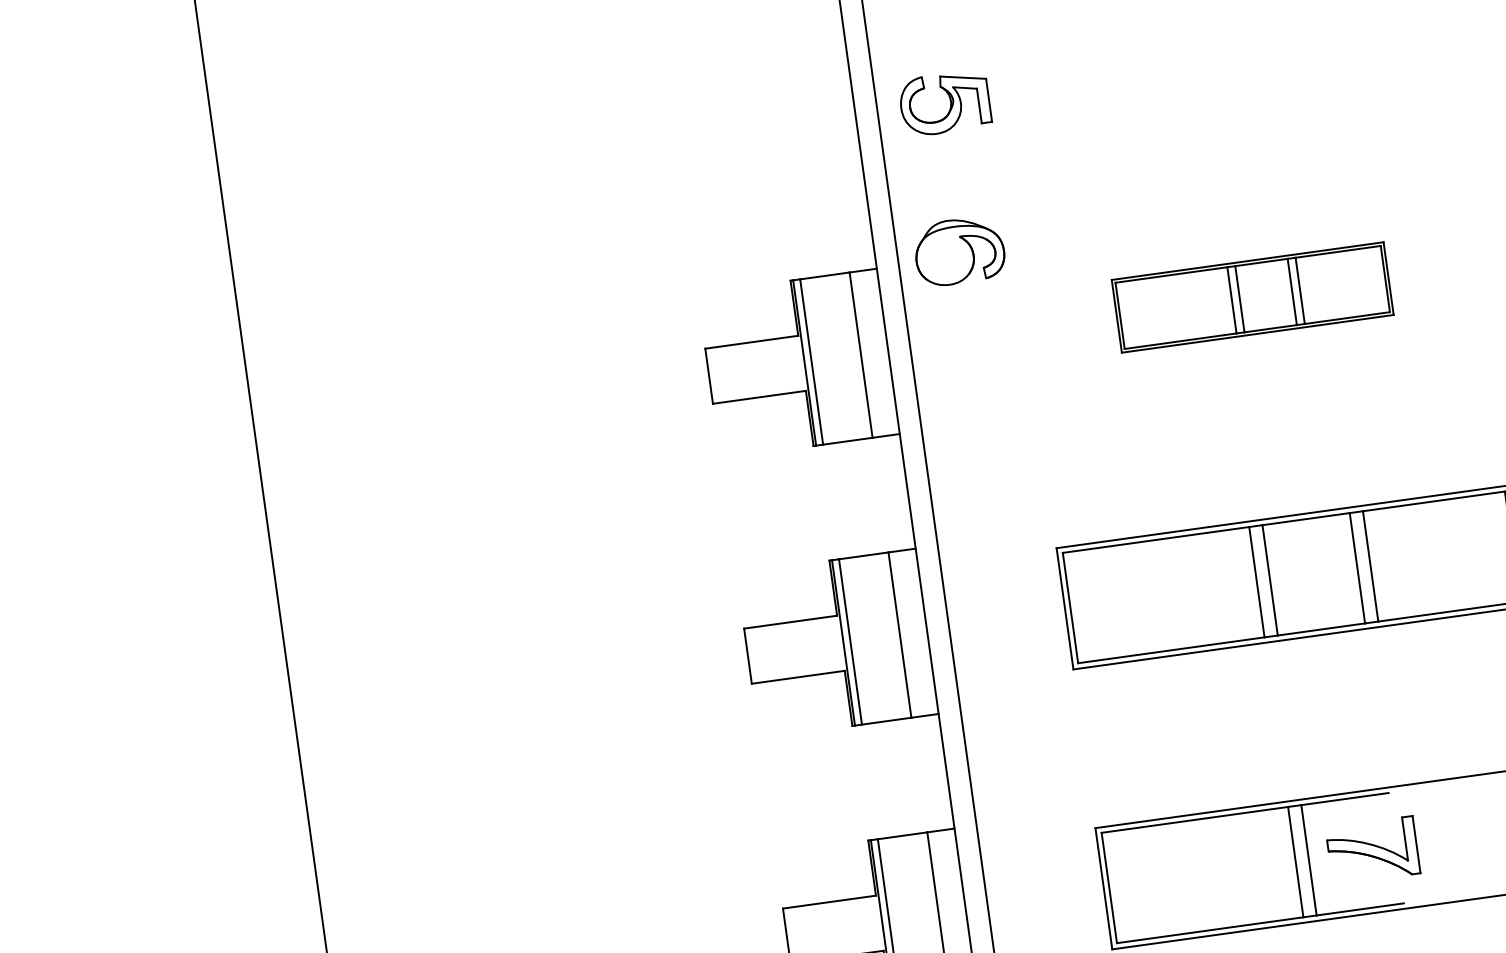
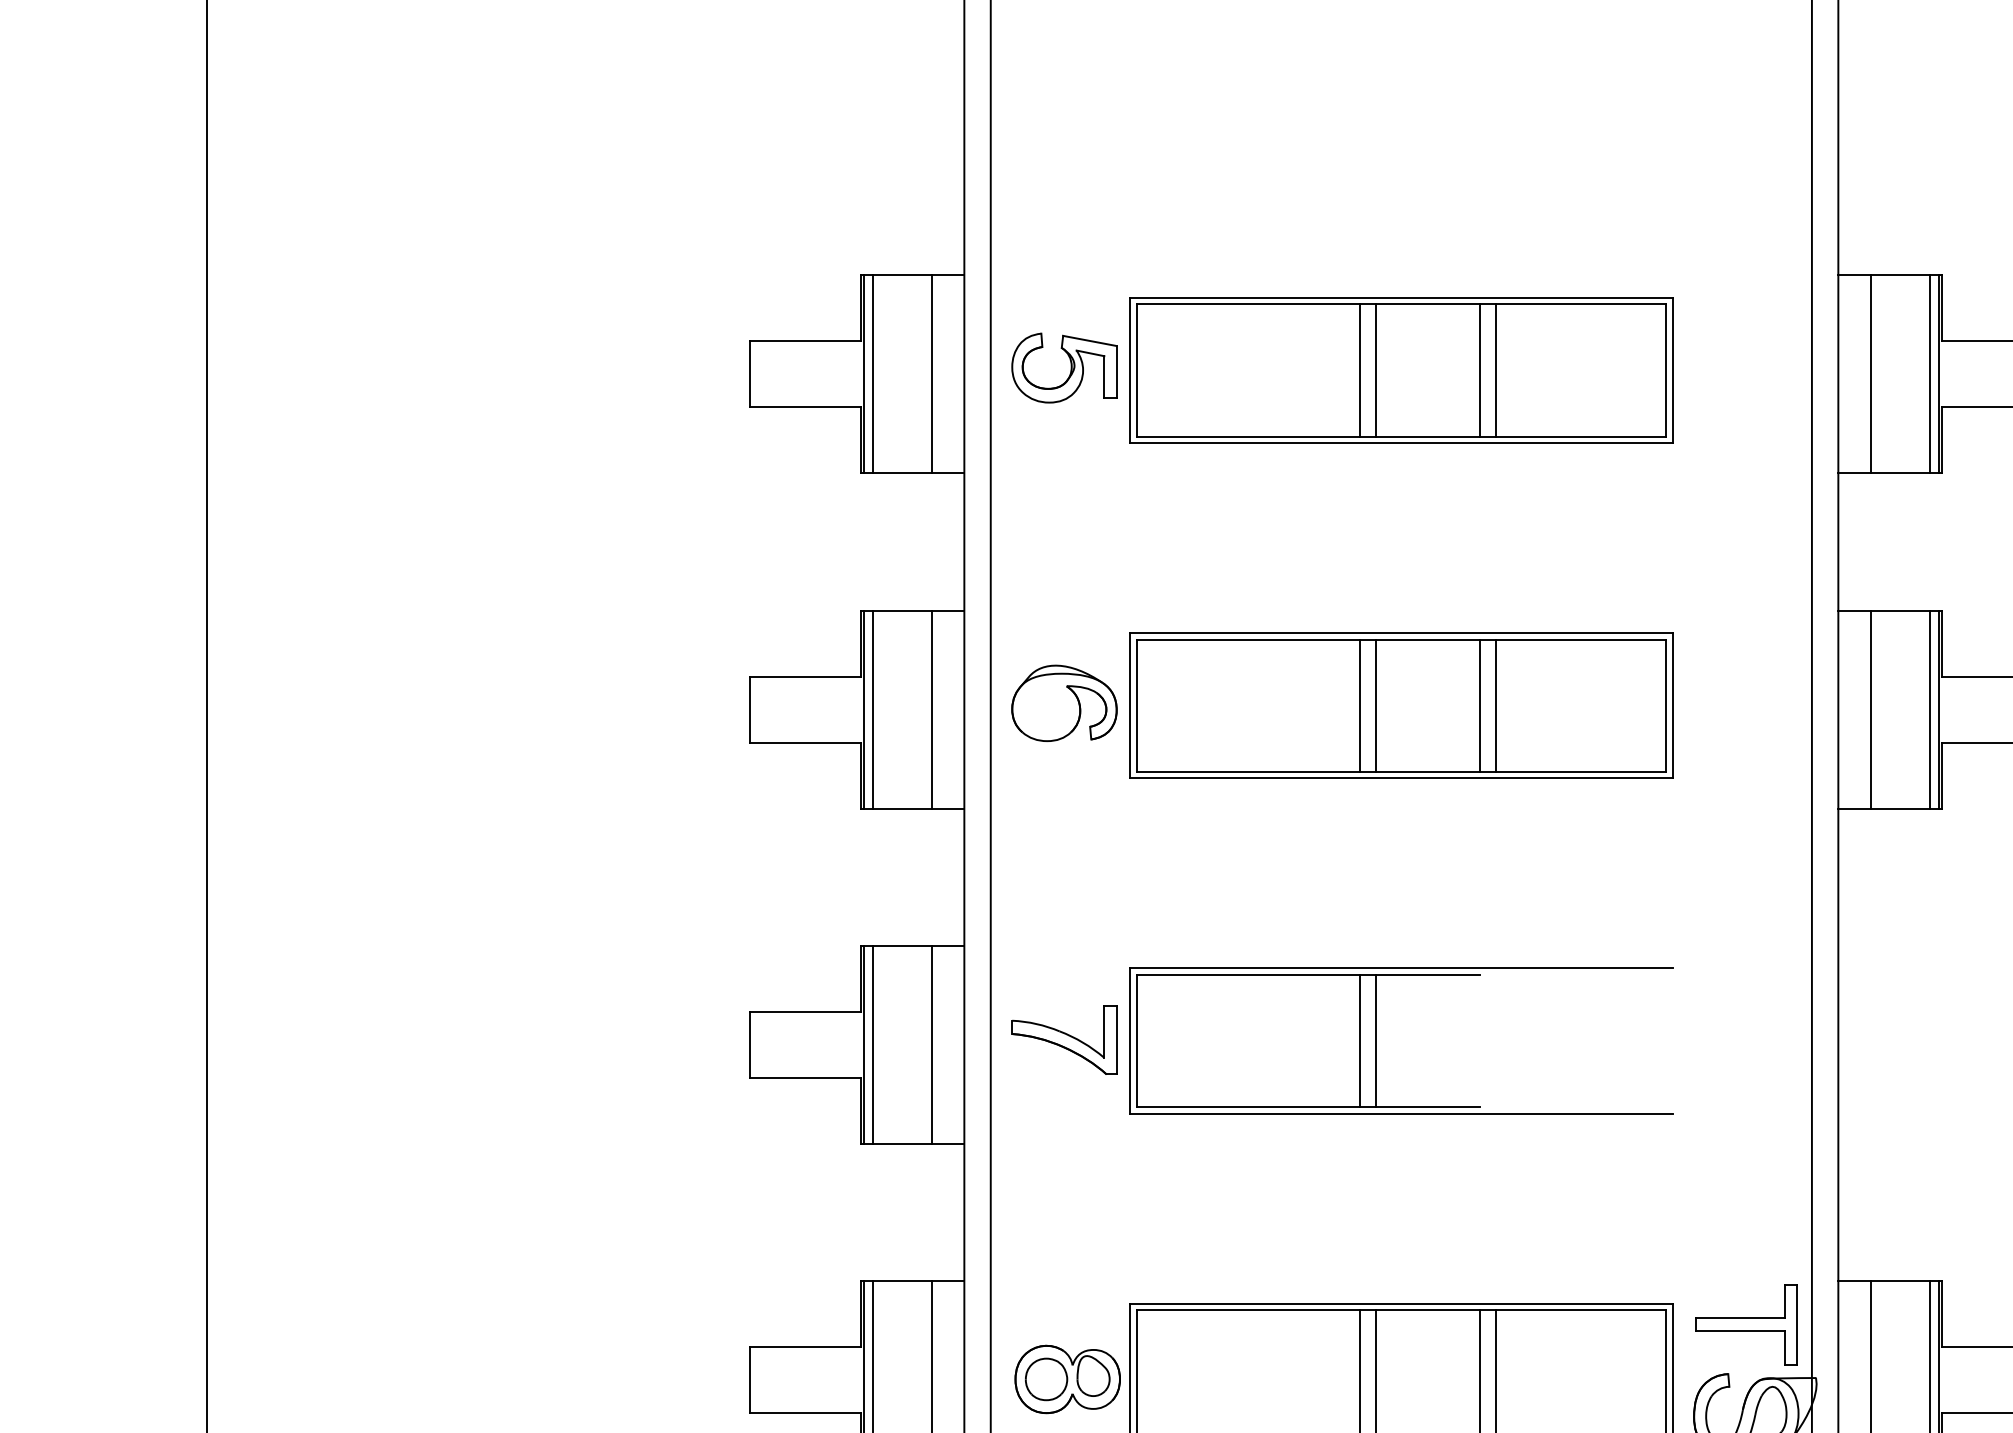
part: (945, 102) -> (1064, 367), moved
part: (959, 250) -> (1064, 702), moved
part: (1252, 297) -> (1401, 370), size x1.67
part: (1372, 850) -> (1064, 1039), moved

